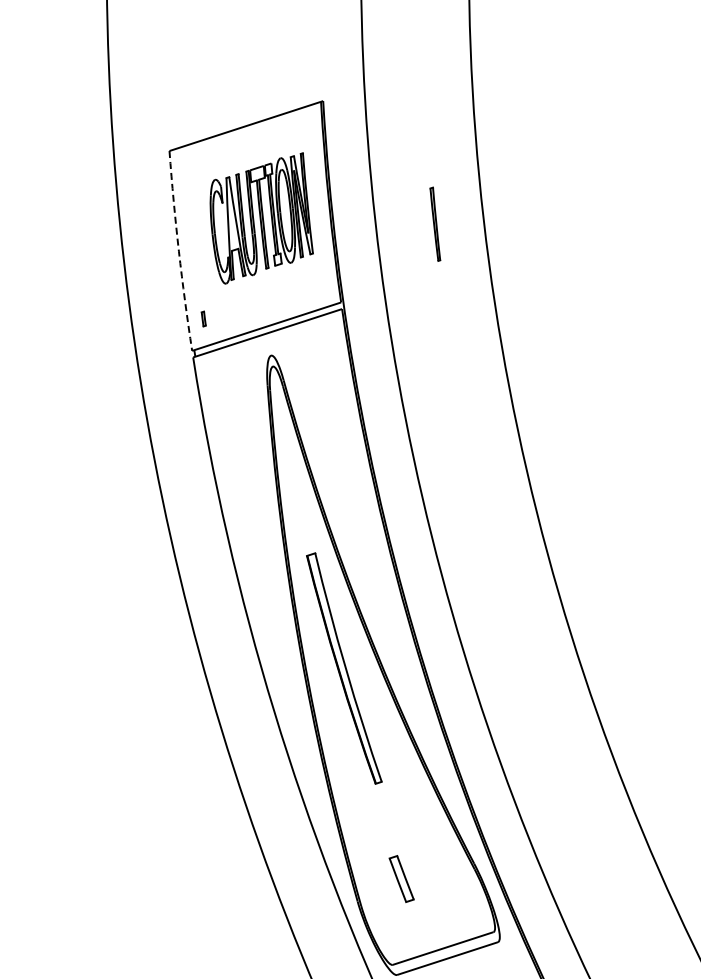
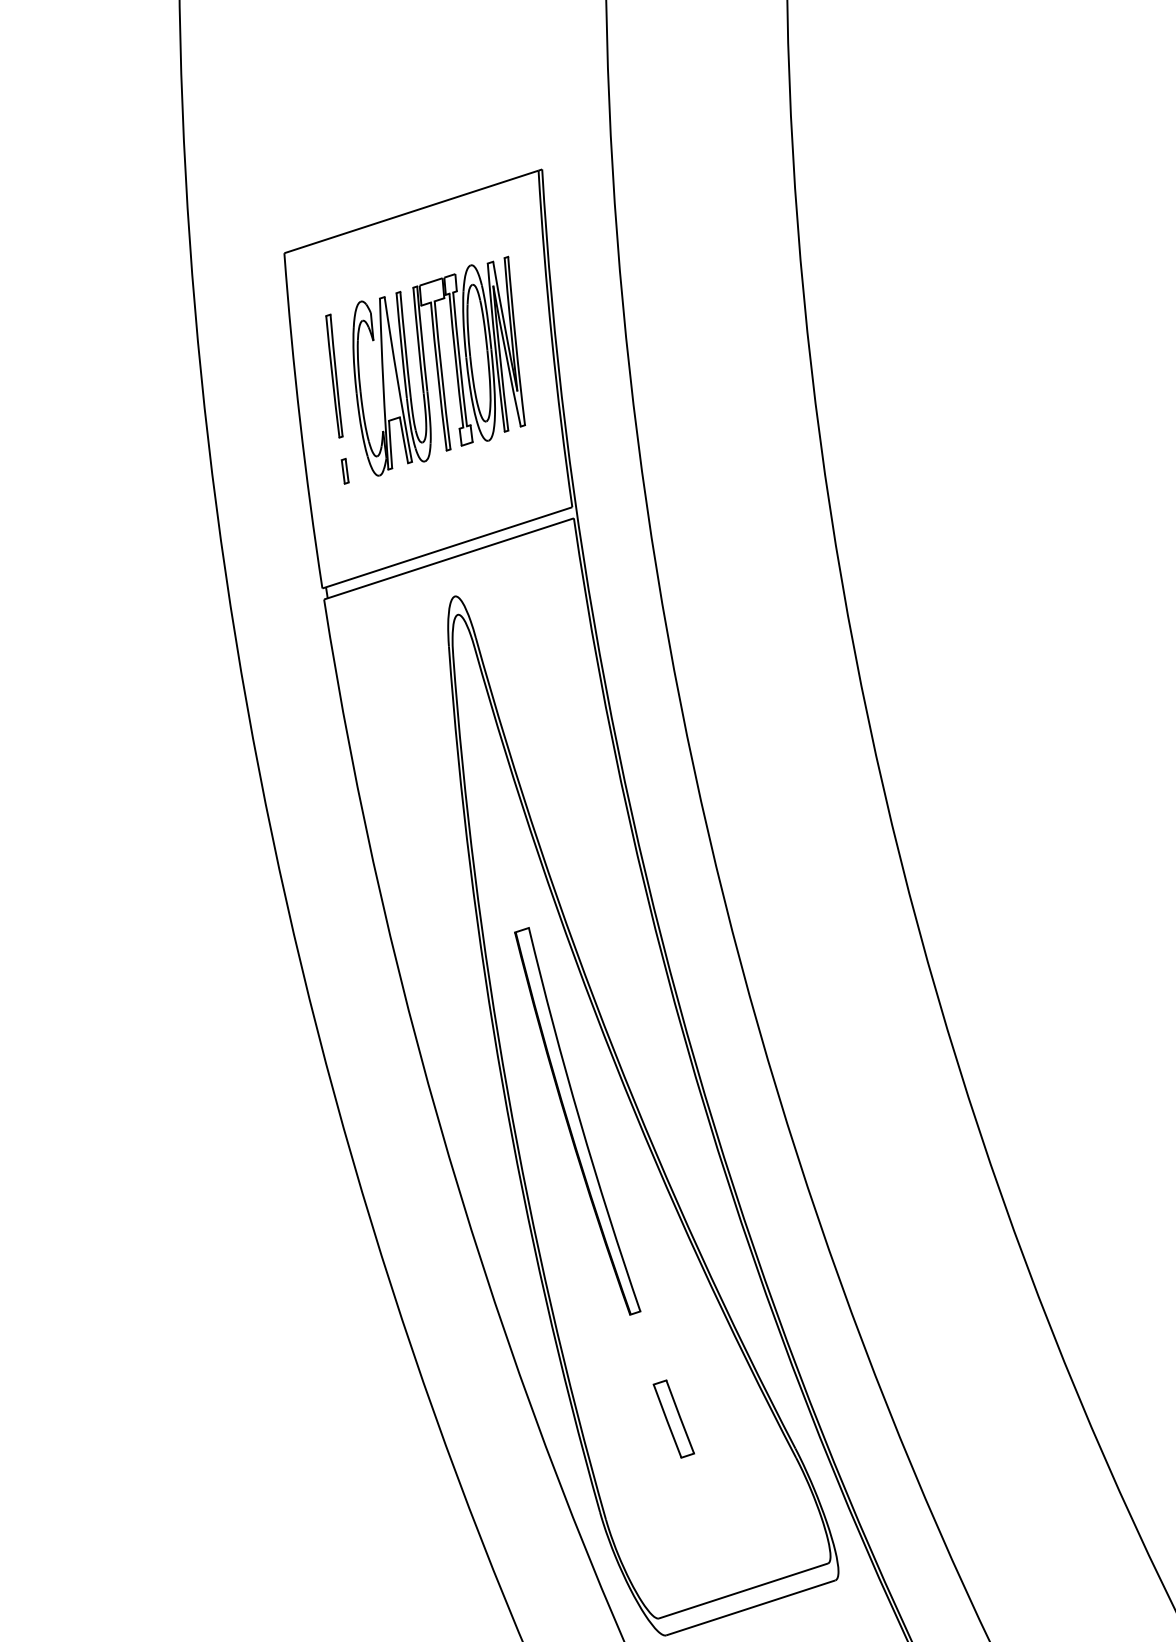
part: (435, 223) -> (334, 374), moved
arc: (178, 251) -> (299, 421), dashed -> solid
part: (203, 318) -> (344, 470), moved
part: (401, 878) -> (673, 1418), moved

